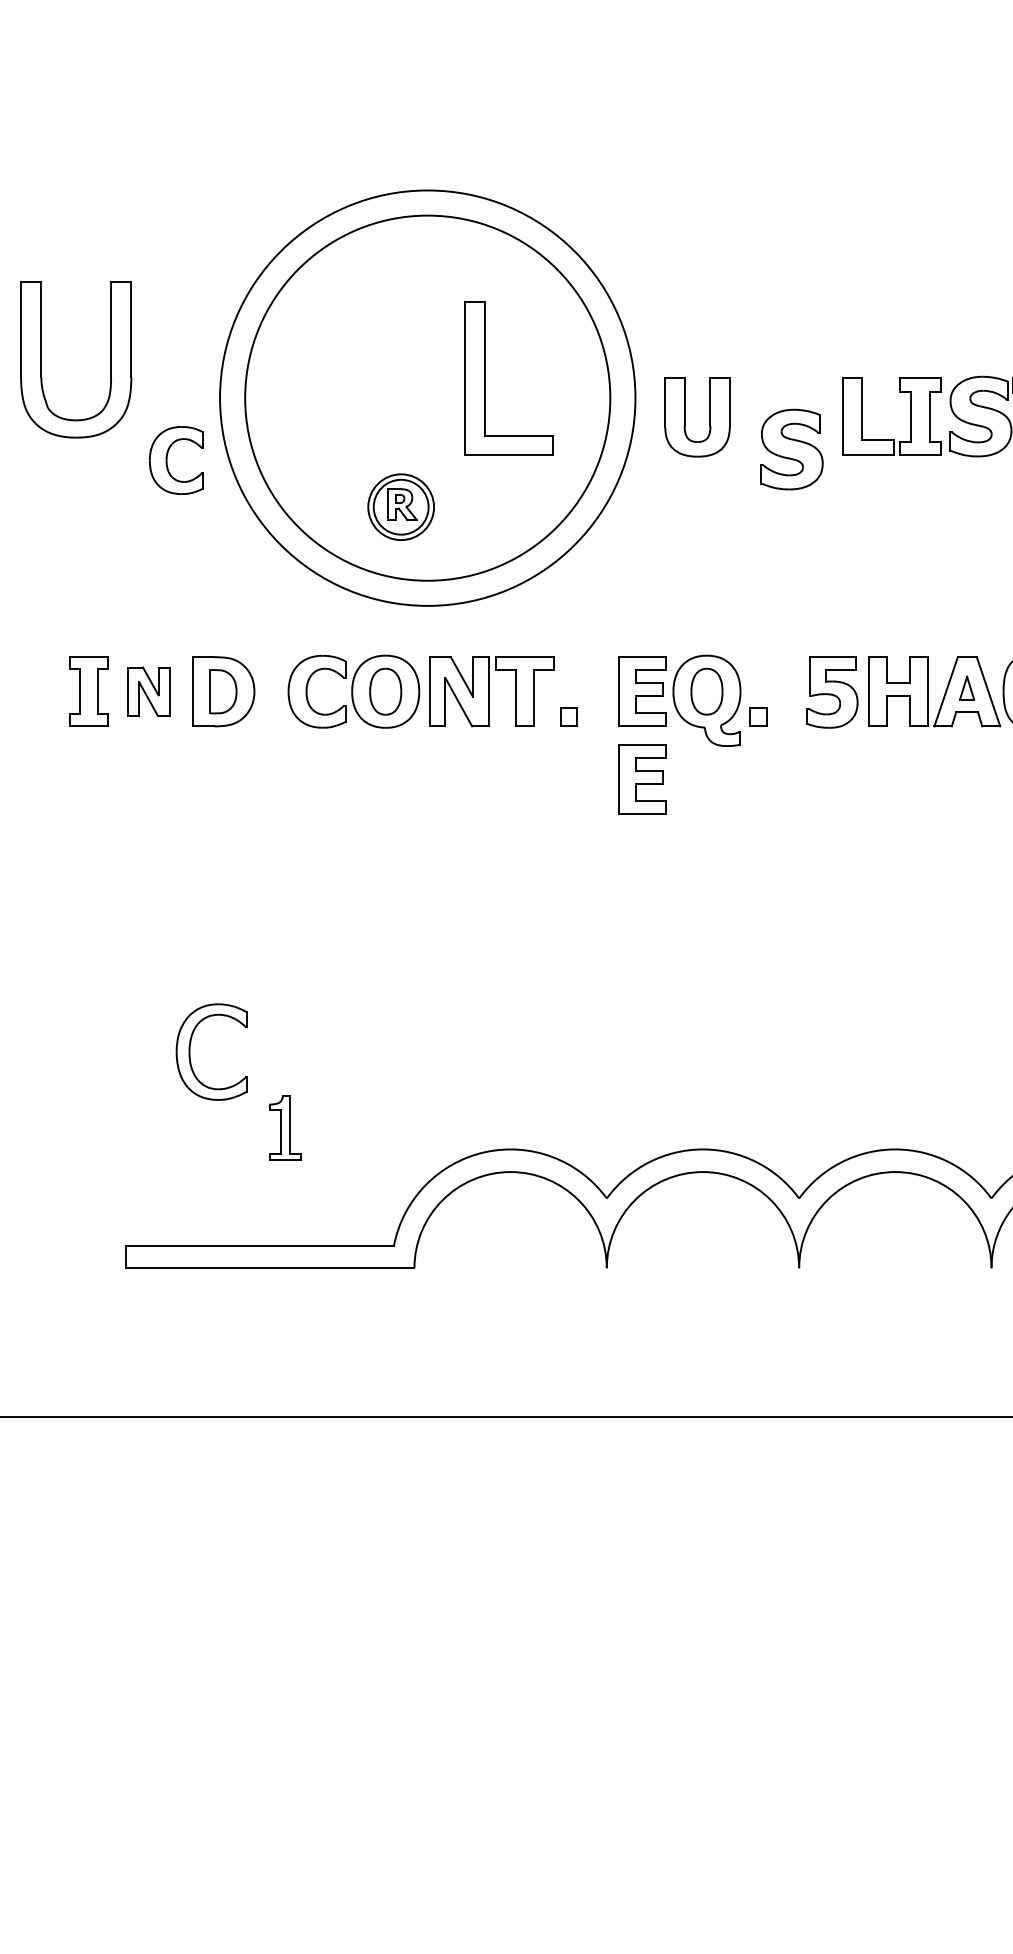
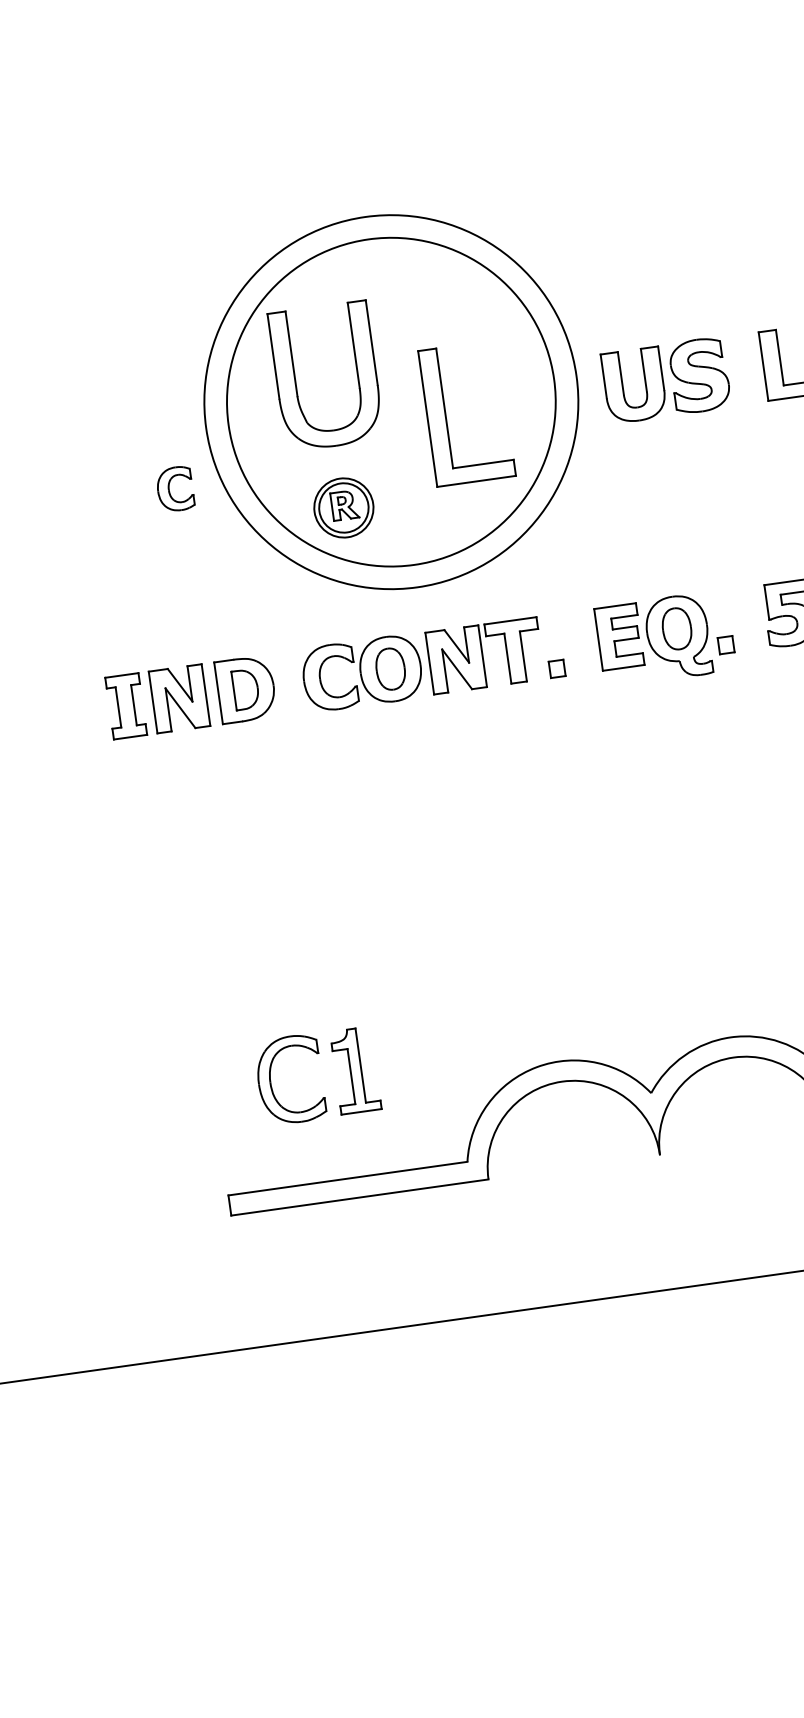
part: (110, 359) -> (356, 371), moved
part: (485, 378) -> (445, 416), moved
part: (791, 449) -> (699, 375), moved
part: (176, 460) -> (175, 489), size x0.71
part: (400, 506) -> (343, 507), moved
part: (148, 691) -> (179, 698), size x1.43
part: (642, 779) -> (630, 715), removed
part: (190, 1051) -> (271, 1082), moved
part: (285, 1127) -> (355, 1070), size x1.43

